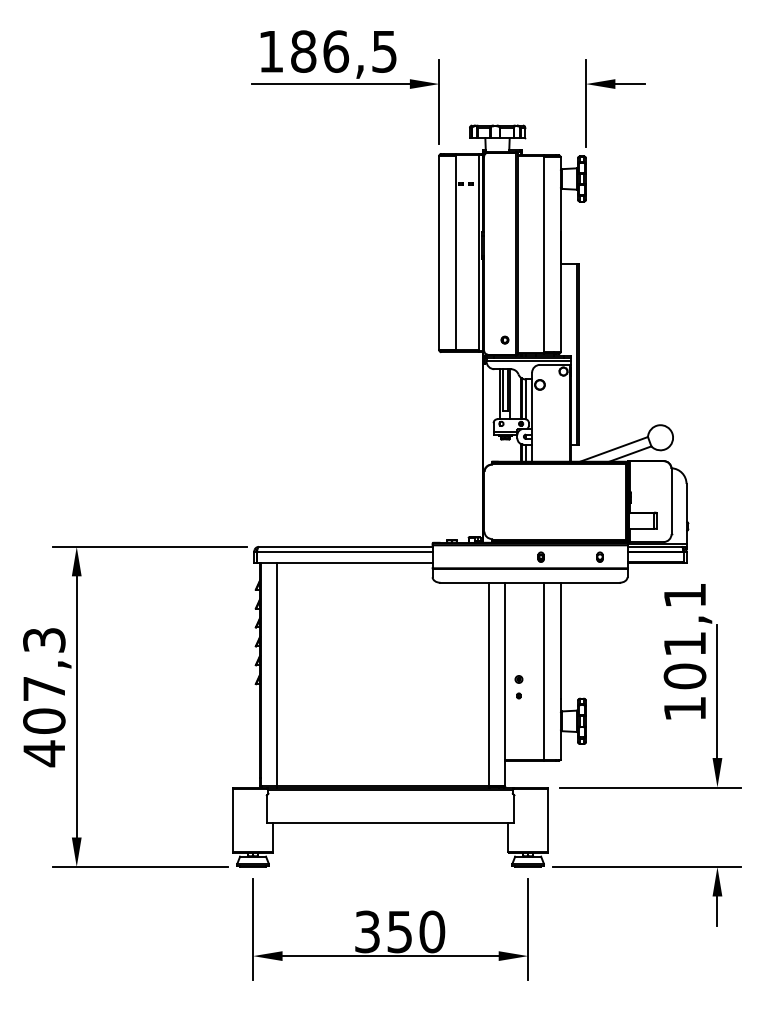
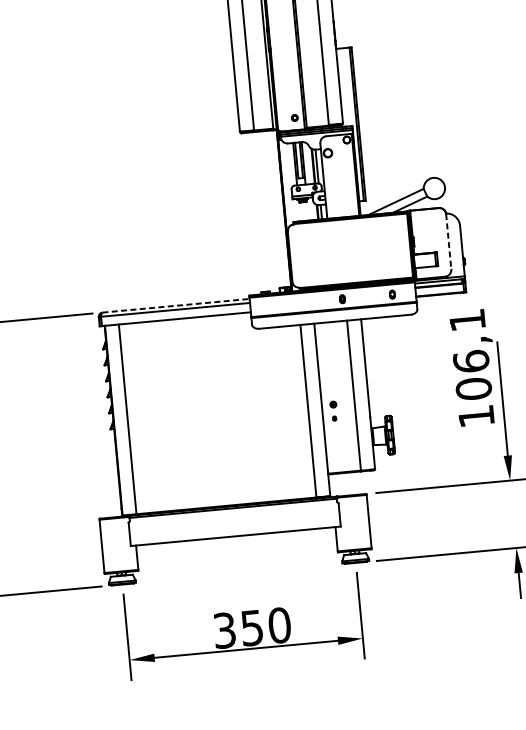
line: (671, 501) -> (448, 241), solid -> dashed
line: (345, 546) -> (175, 305), solid -> dashed
text: (684, 643) -> (470, 361), 101,1 -> 106,1

